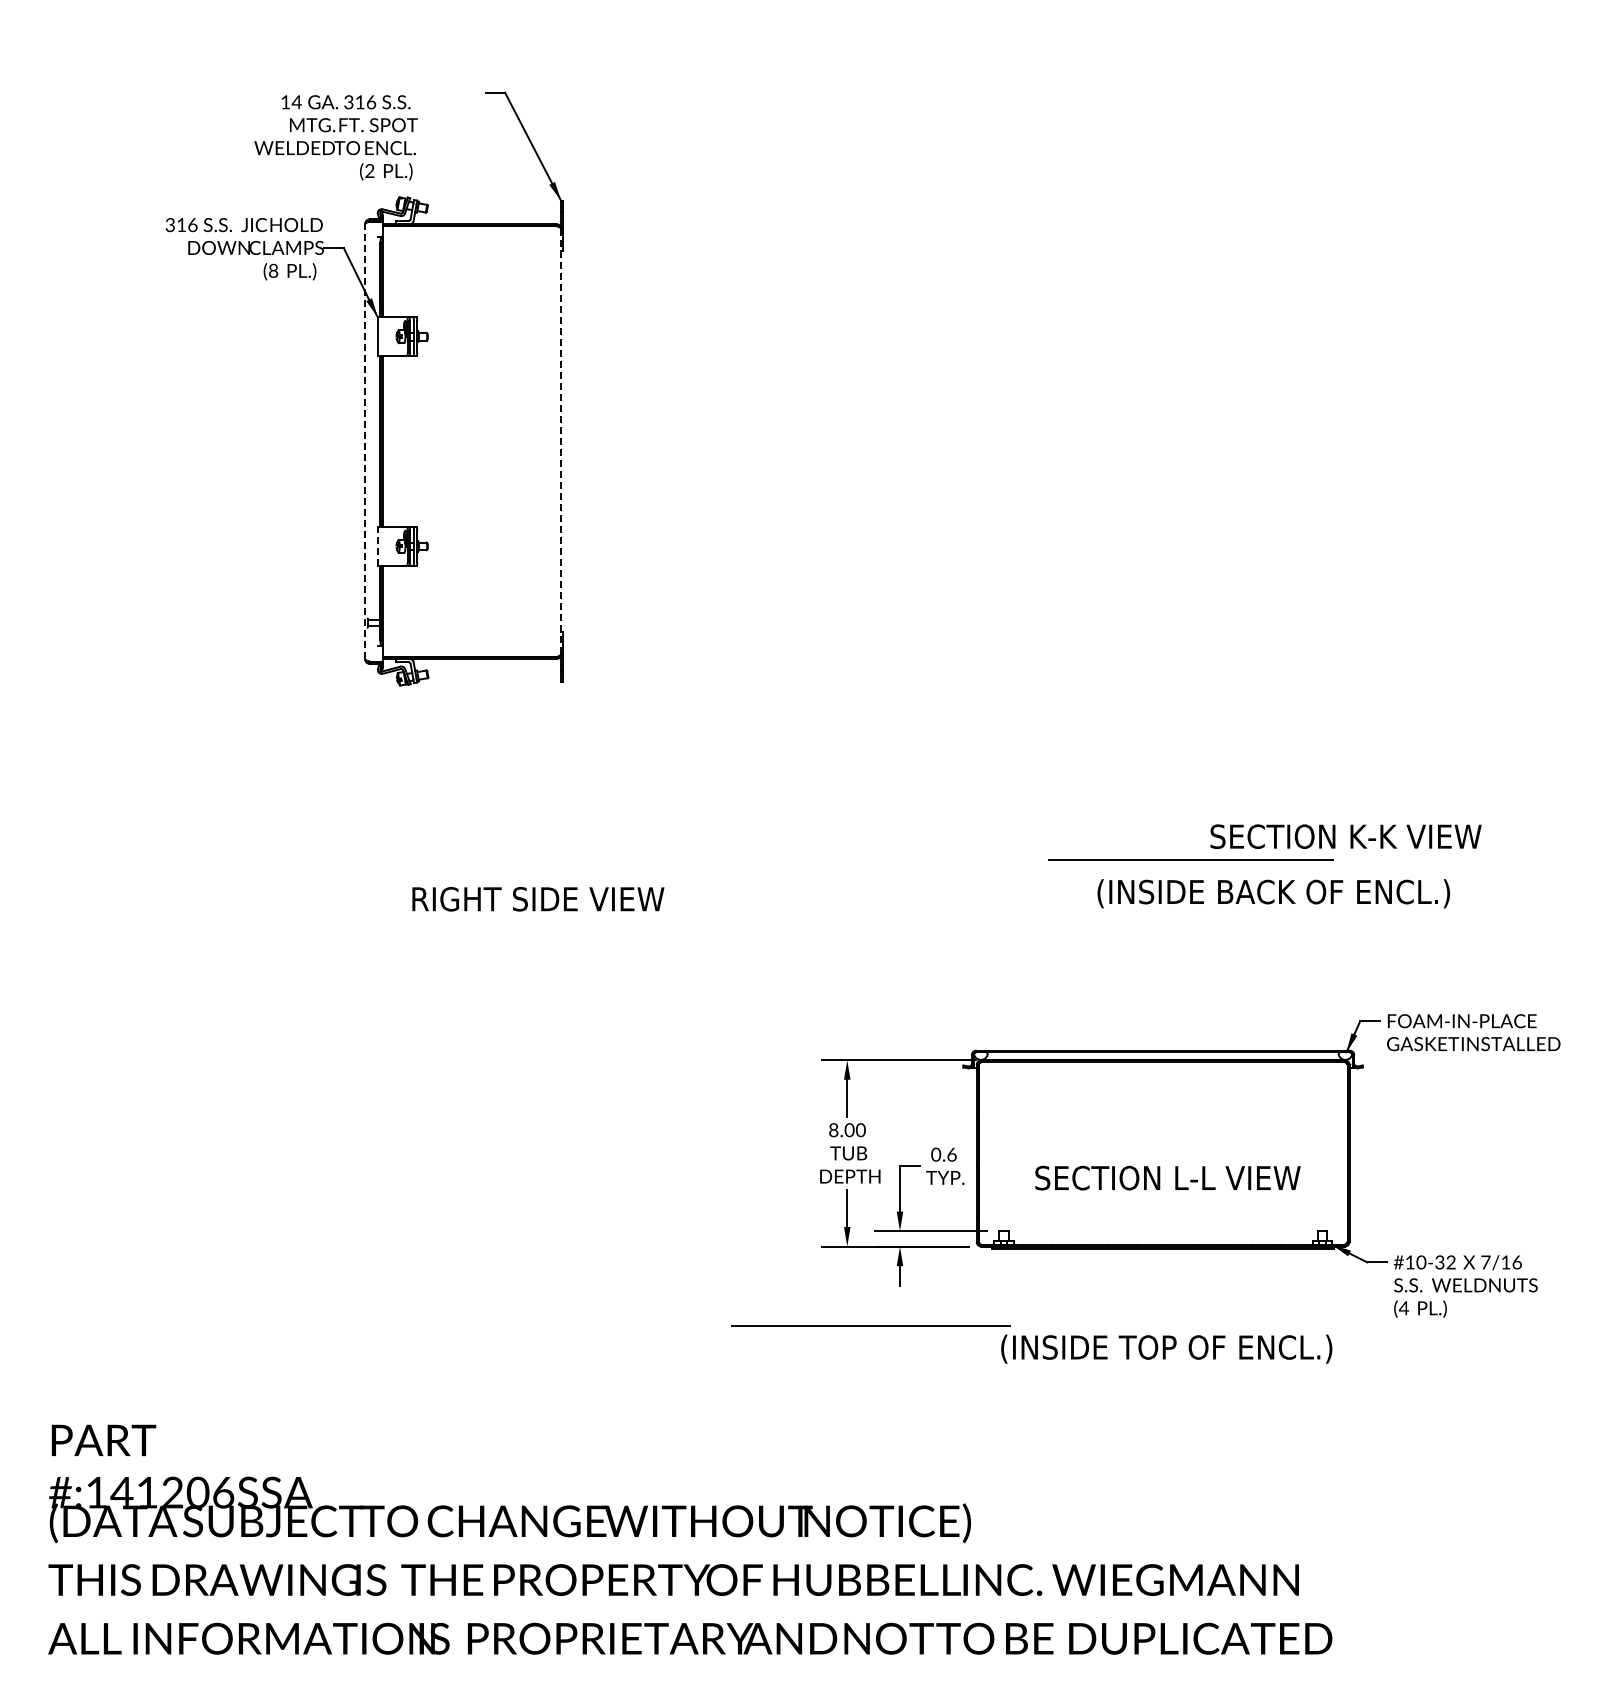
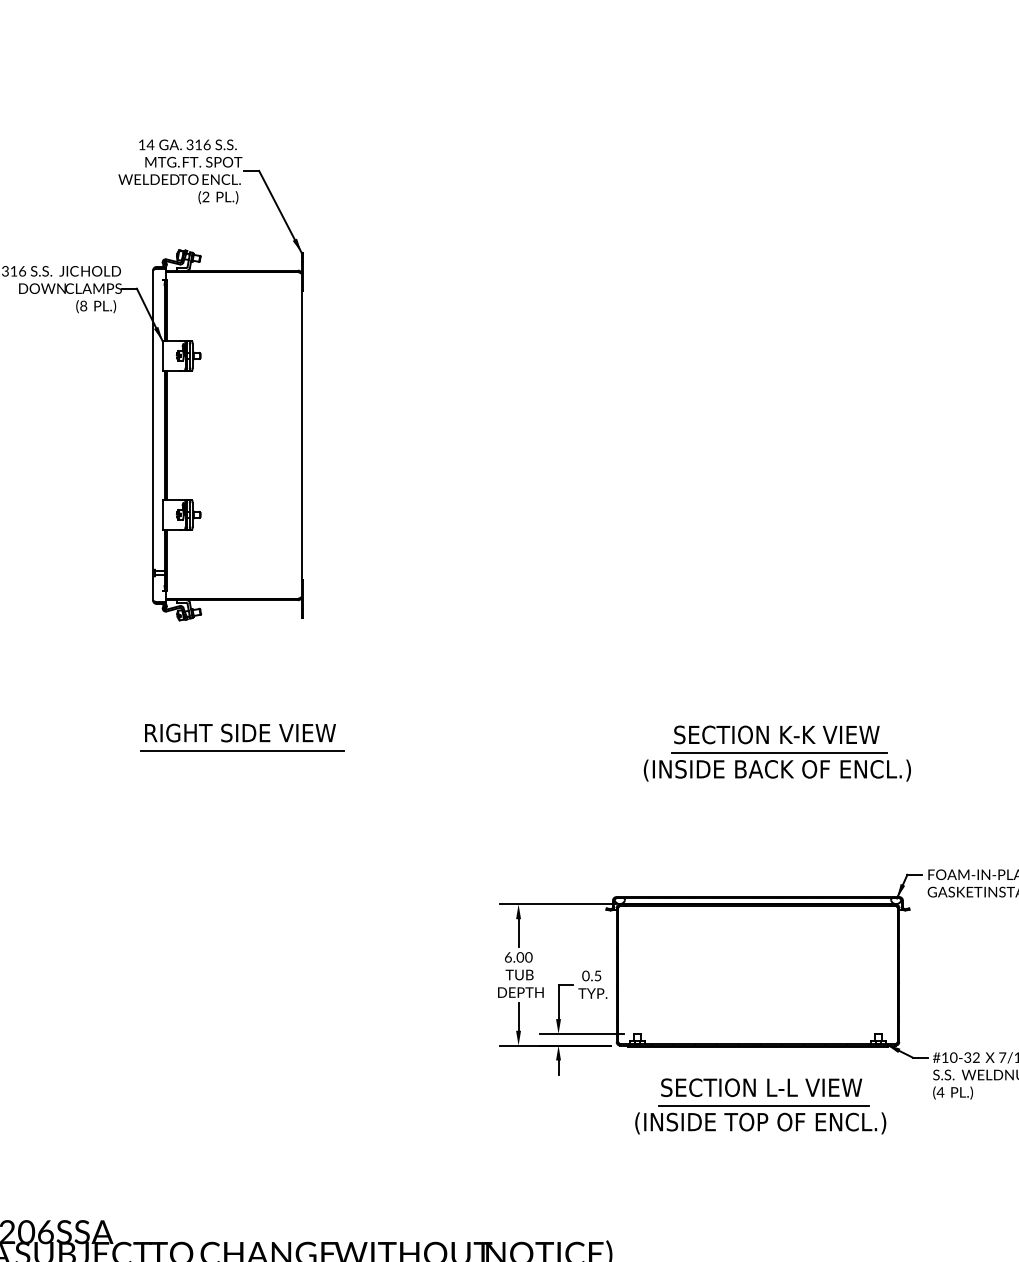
text: (335, 137) -> (179, 171), moved
line: (365, 441) -> (153, 435), dashed -> solid
line: (561, 441) -> (301, 435), dashed -> solid
line: (377, 545) -> (162, 514), dashed -> solid
text: (1345, 836) -> (776, 734), moved
line: (482, 857) -> (242, 750), added
text: (1273, 893) -> (777, 770), moved
text: (538, 899) -> (240, 733), moved
text: (833, 1129) -> (508, 956), 8.00 -> 6.00
text: (951, 1154) -> (597, 975), 0.6 -> 0.5
text: (1167, 1177) -> (761, 1087), moved
line: (870, 1325) -> (763, 1105), moved

